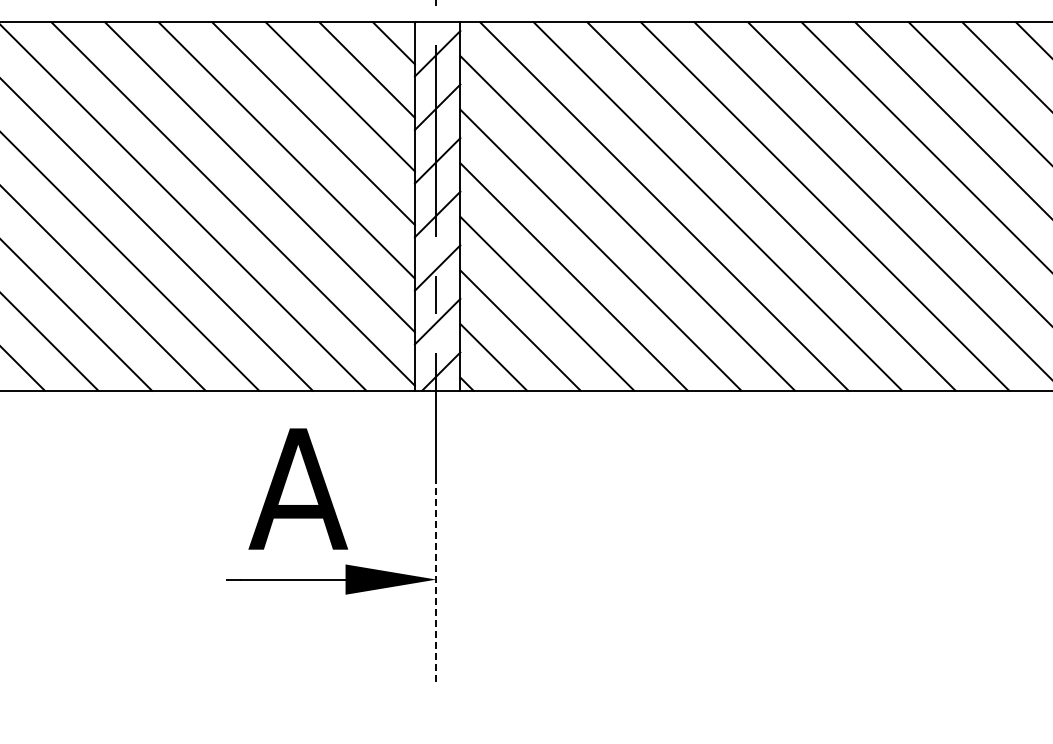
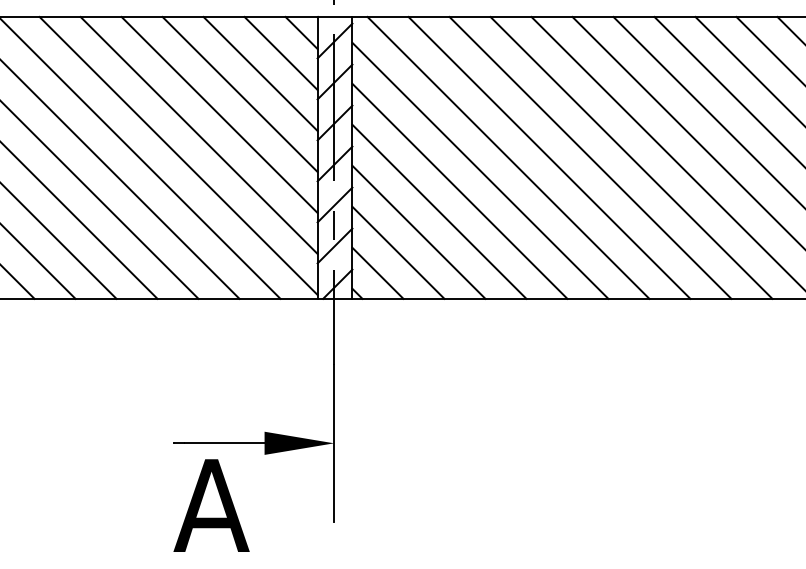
text: (298, 488) -> (211, 505), moved
line: (436, 579) -> (334, 443), dashed -> solid

